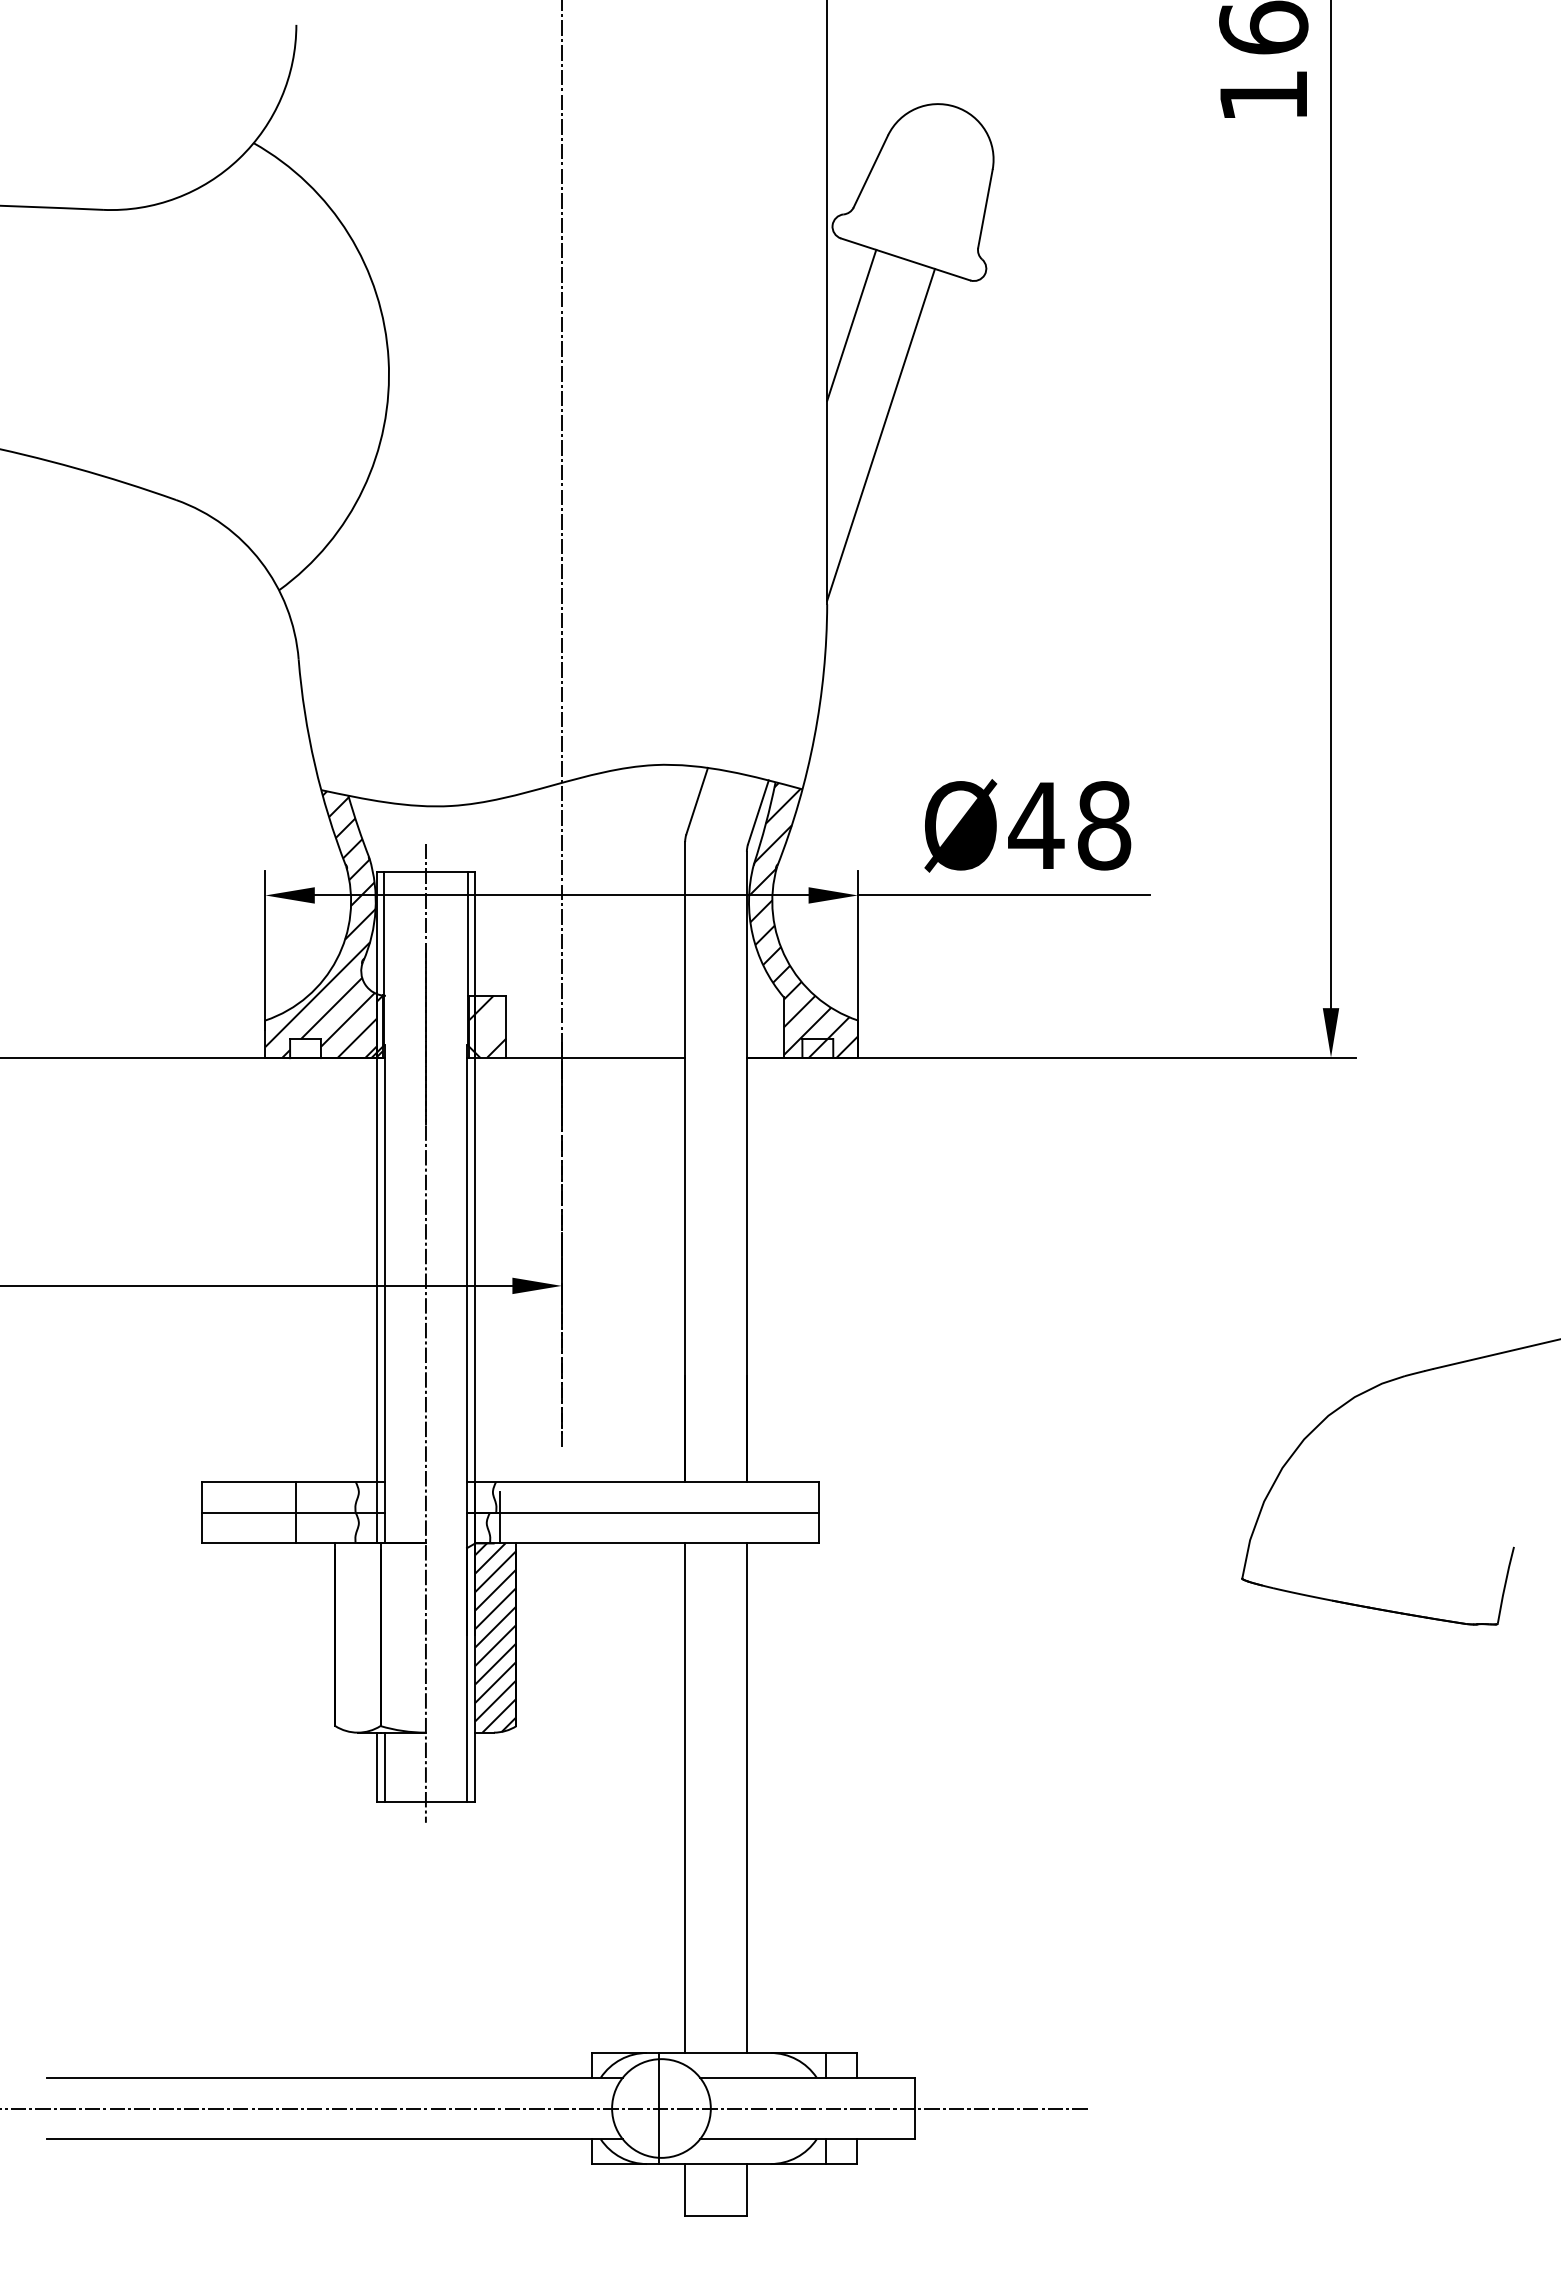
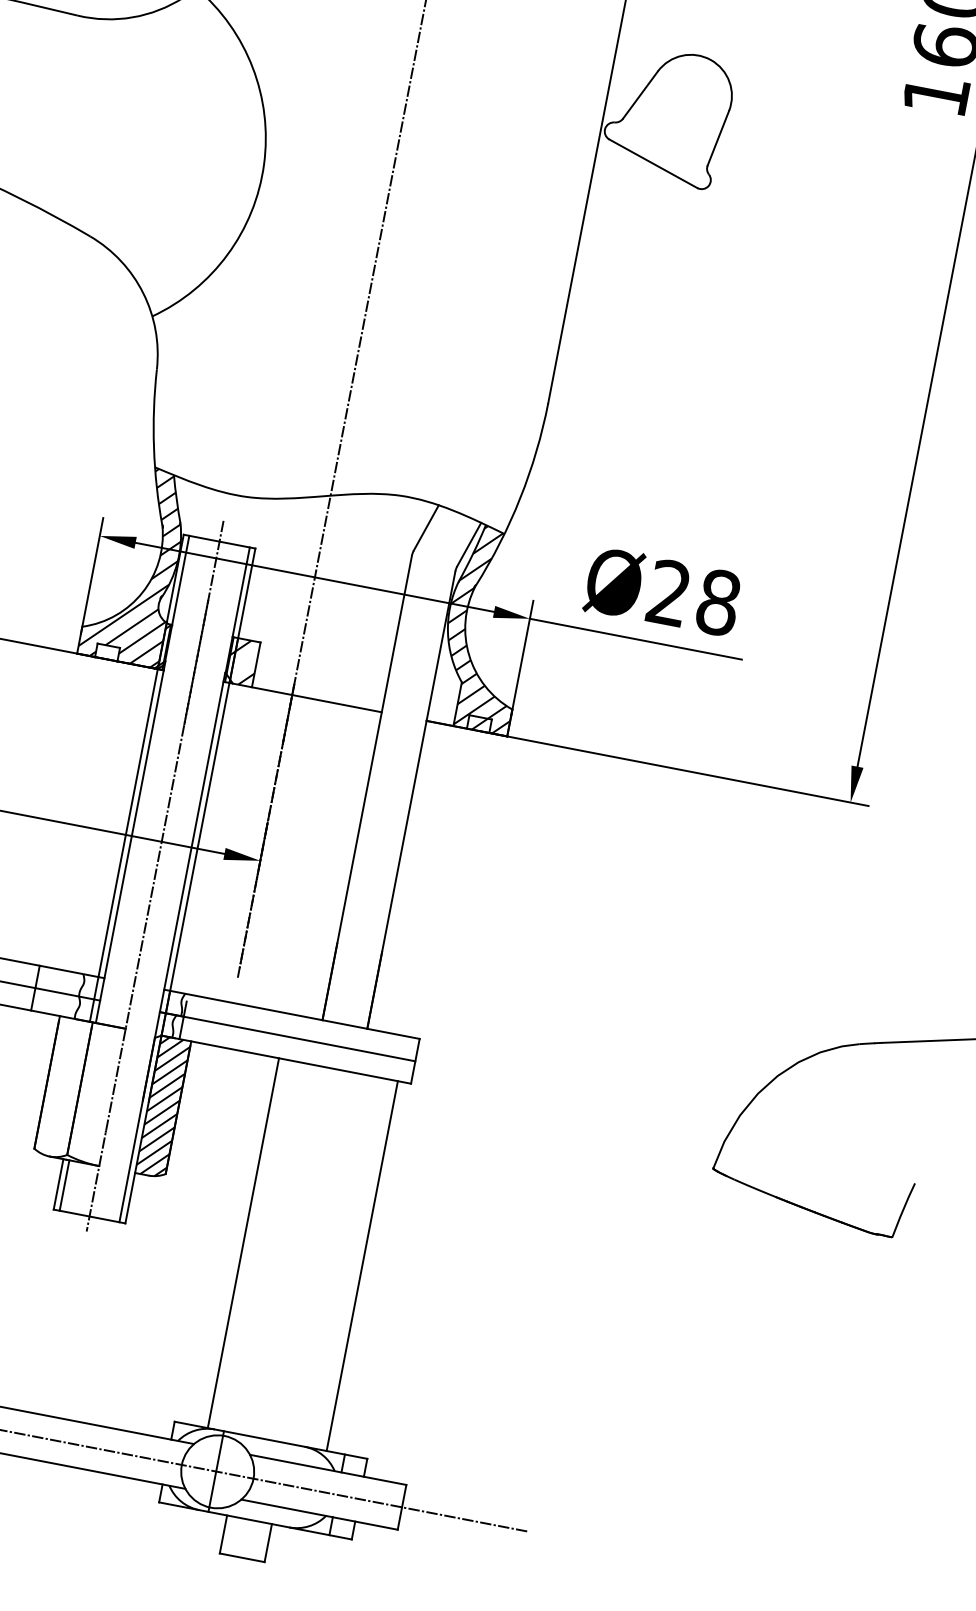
line: (851, 324) -> (605, 203), removed
line: (880, 434) -> (610, 287), removed
text: (1036, 824) -> (669, 592), Ø48 -> Ø28
line: (685, 1797) -> (243, 1242), moved
line: (746, 1797) -> (362, 1265), moved

